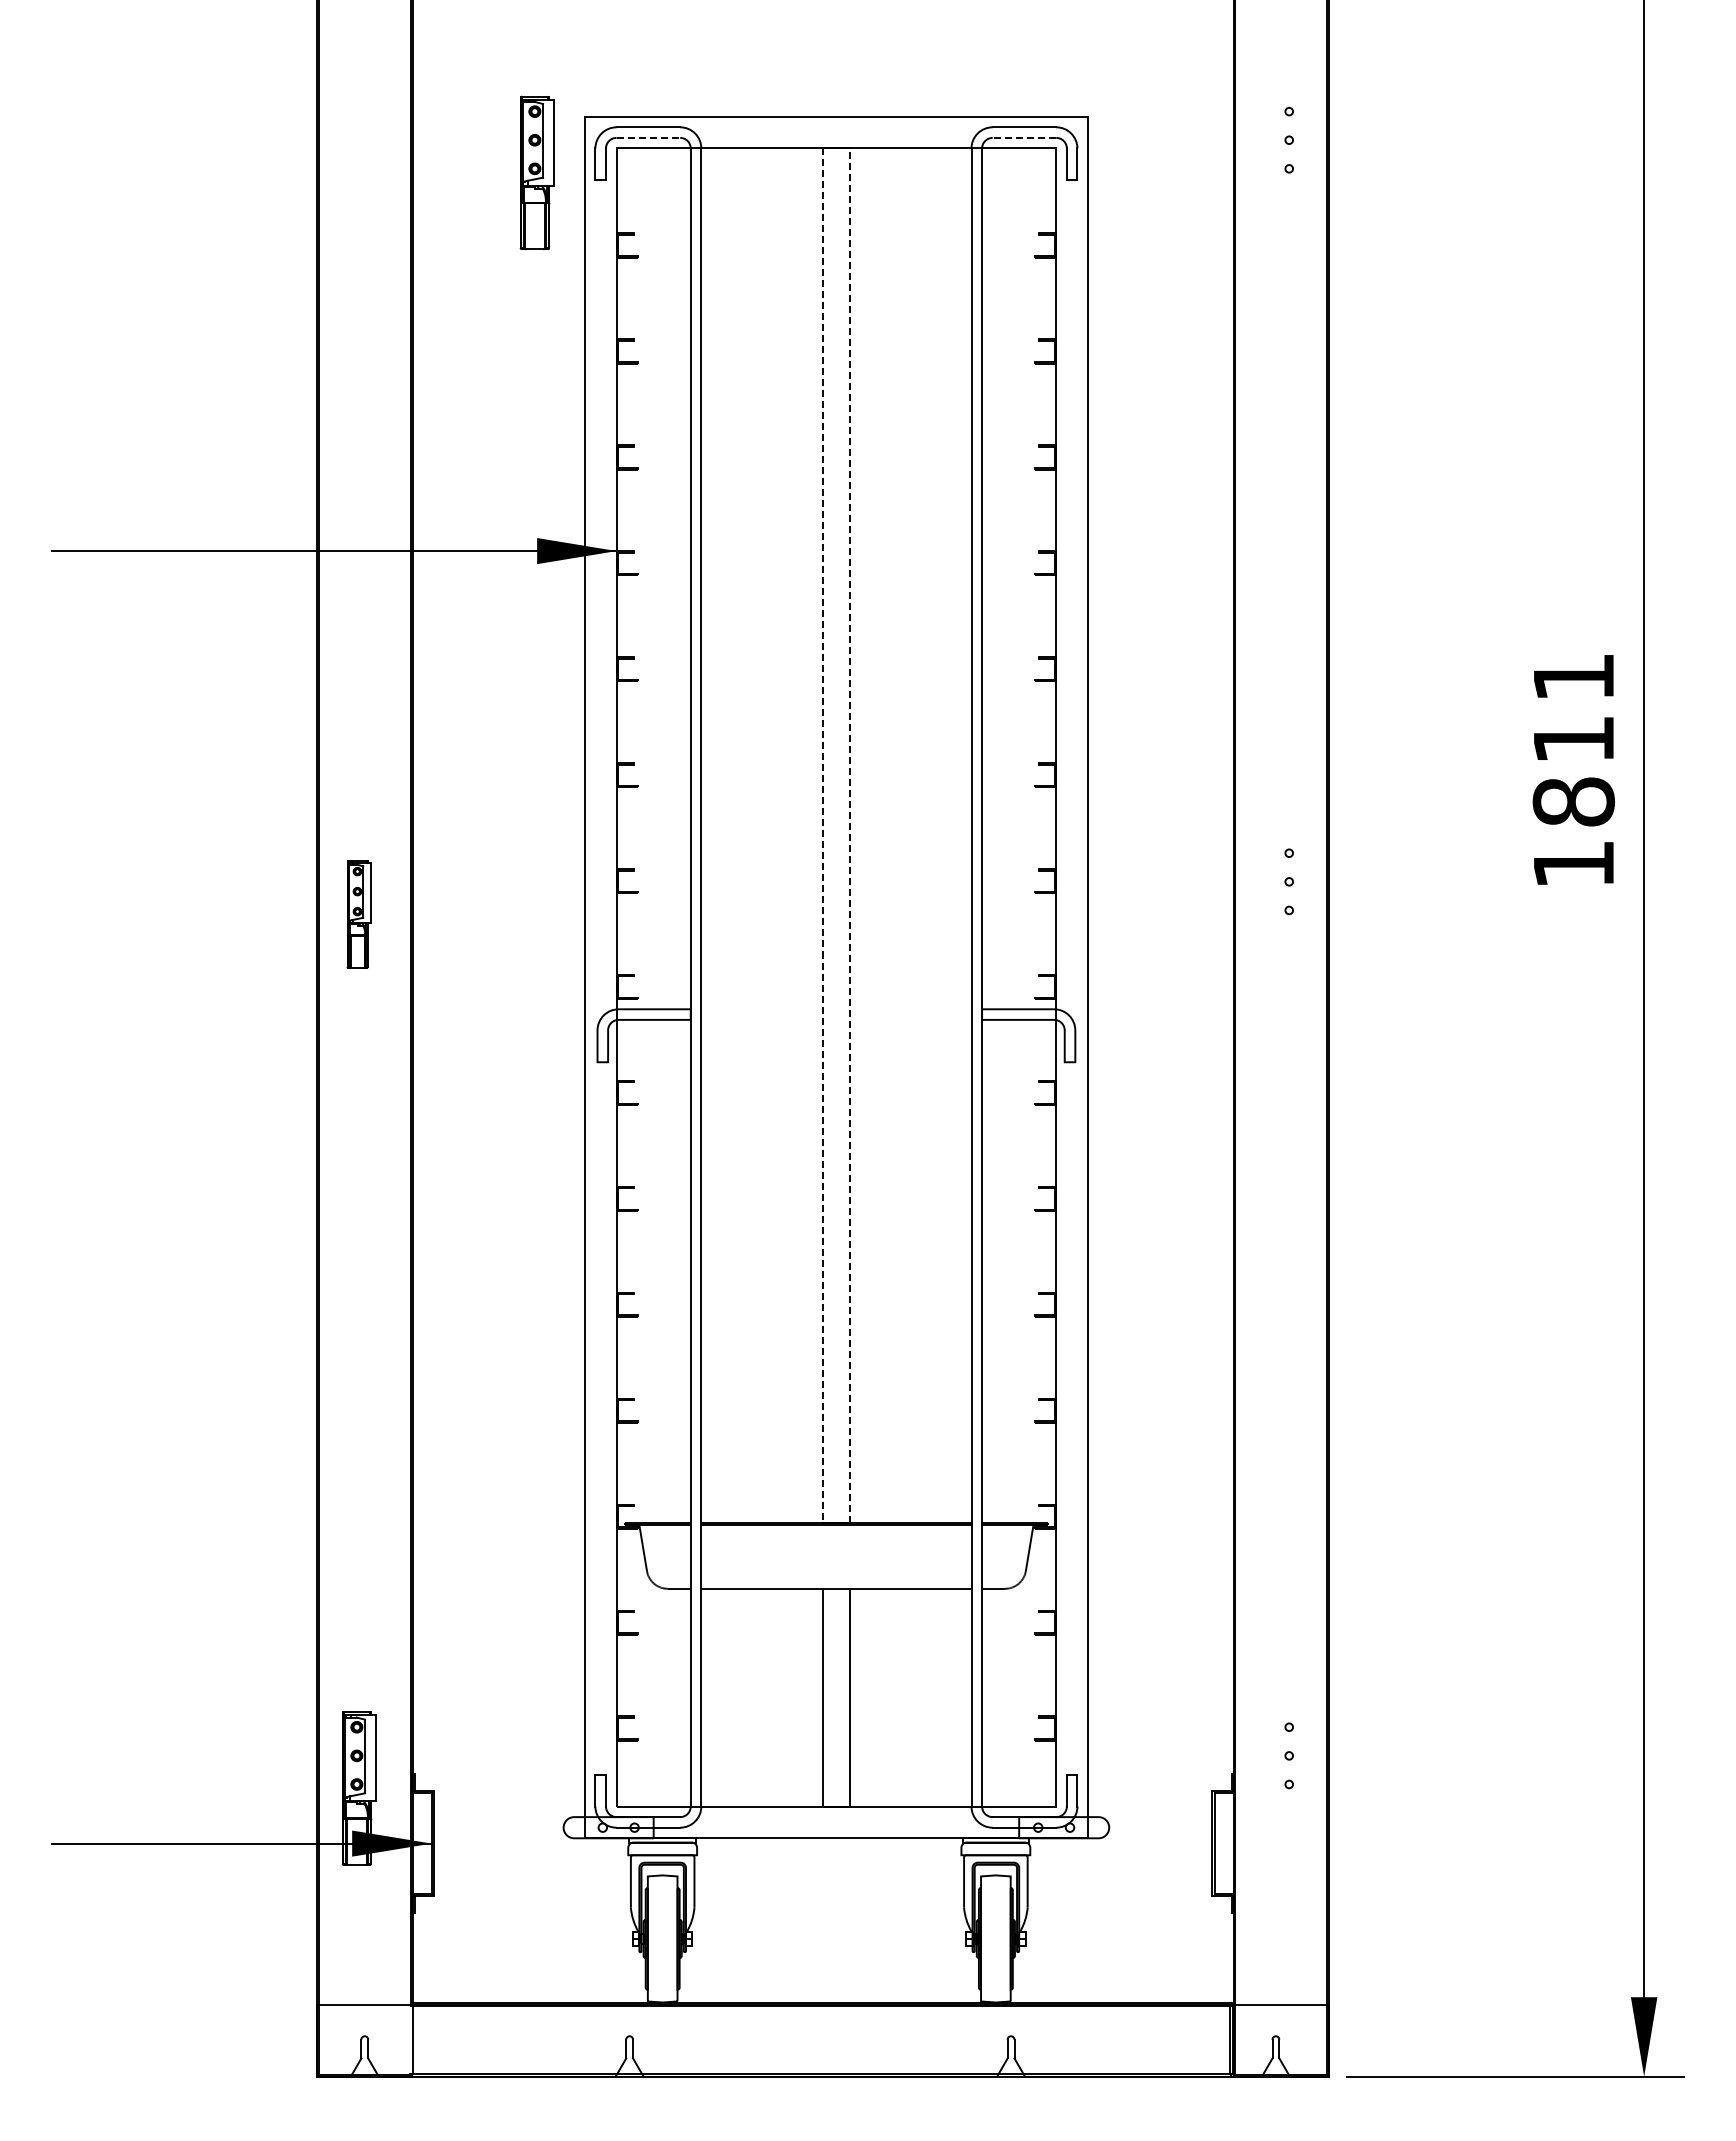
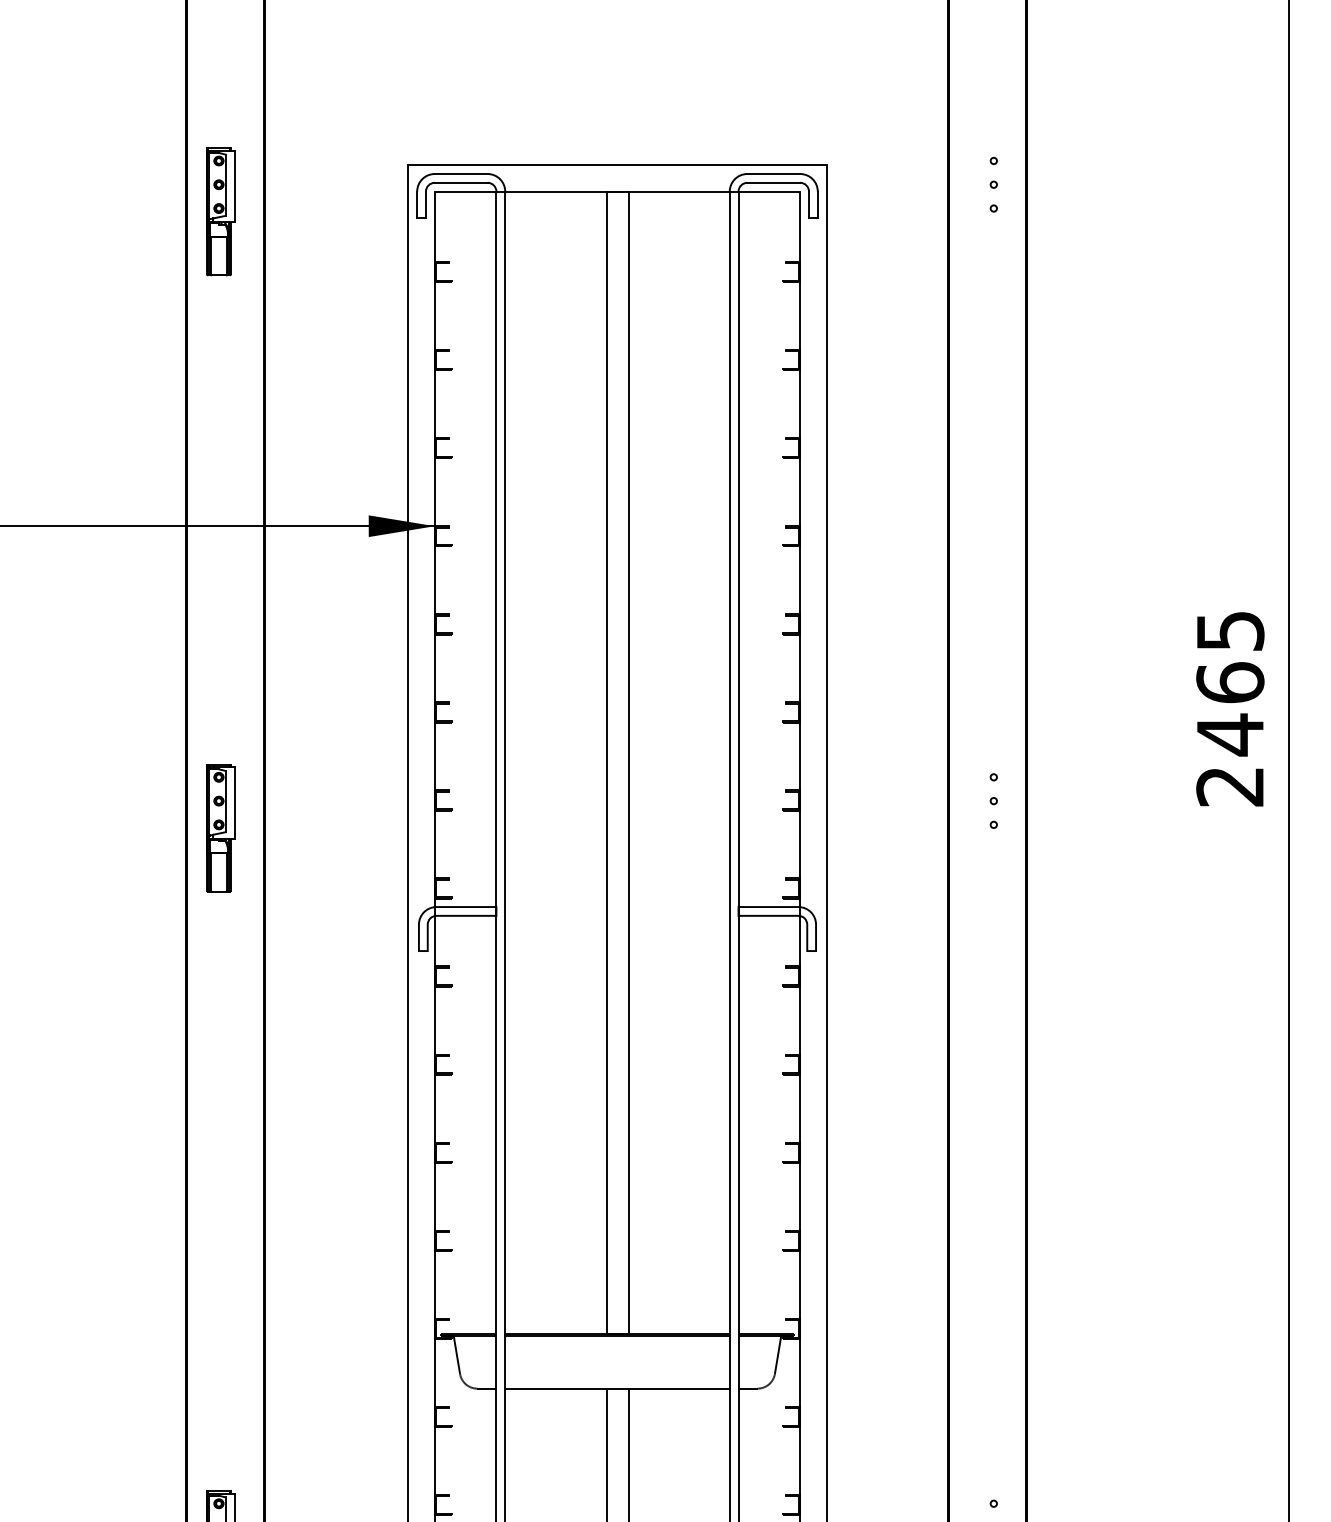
line: (648, 137) -> (461, 182), dashed -> solid
line: (1024, 137) -> (773, 182), dashed -> solid
part: (536, 172) -> (220, 211), moved
text: (1573, 771) -> (1230, 709), 1811 -> 2465
line: (849, 835) -> (628, 762), dashed -> solid
line: (823, 836) -> (606, 763), dashed -> solid
part: (358, 914) -> (220, 828), size x1.43

